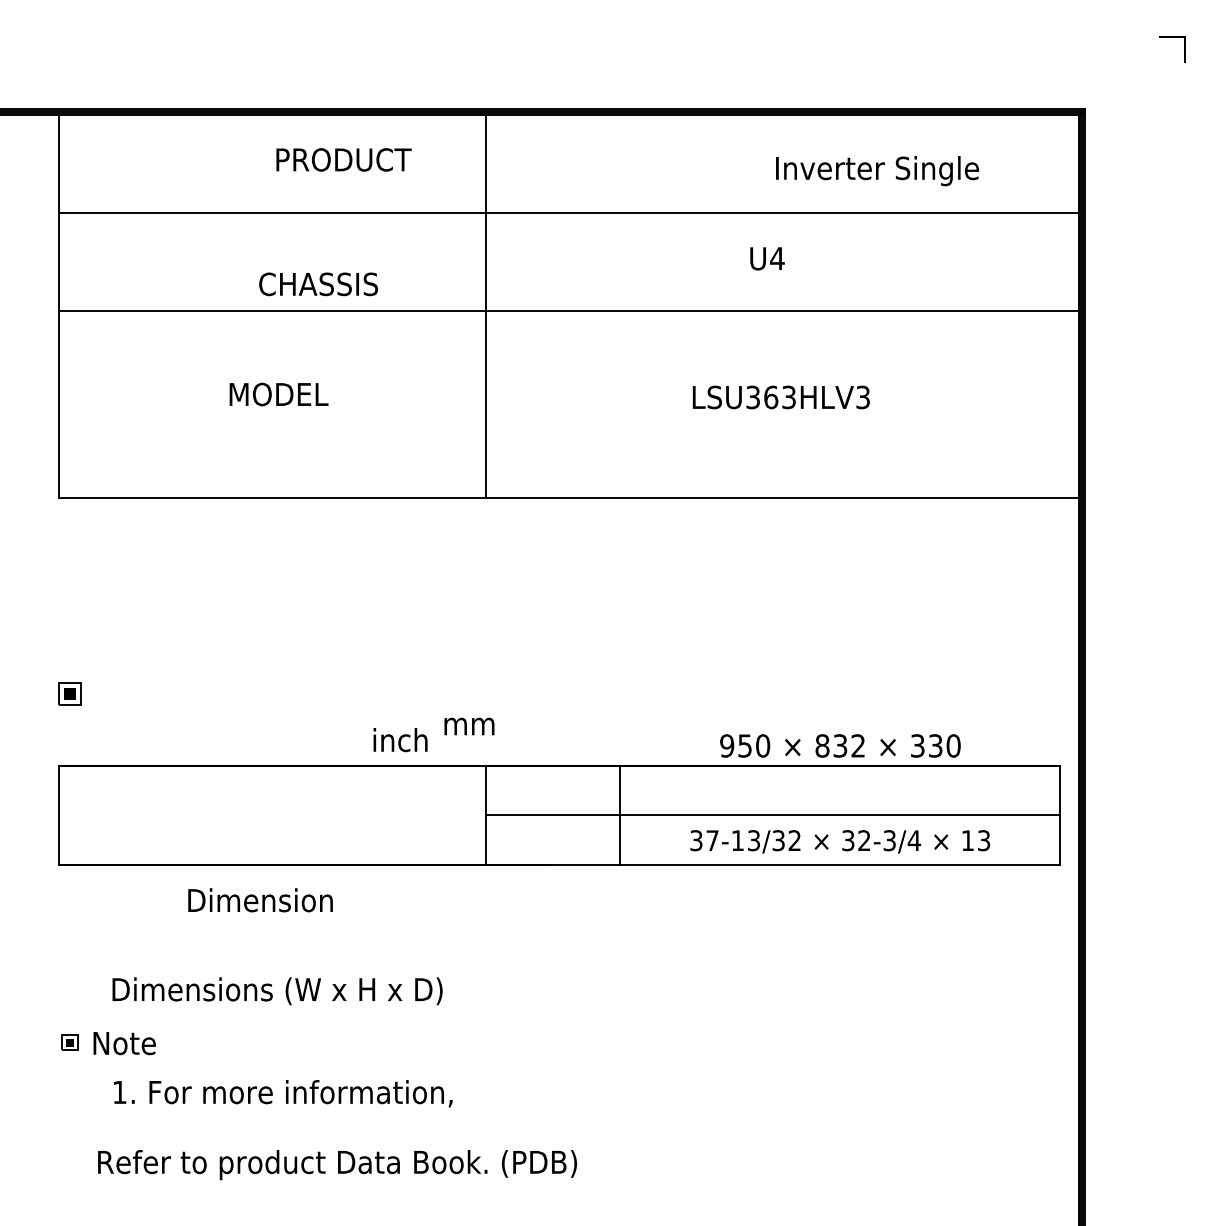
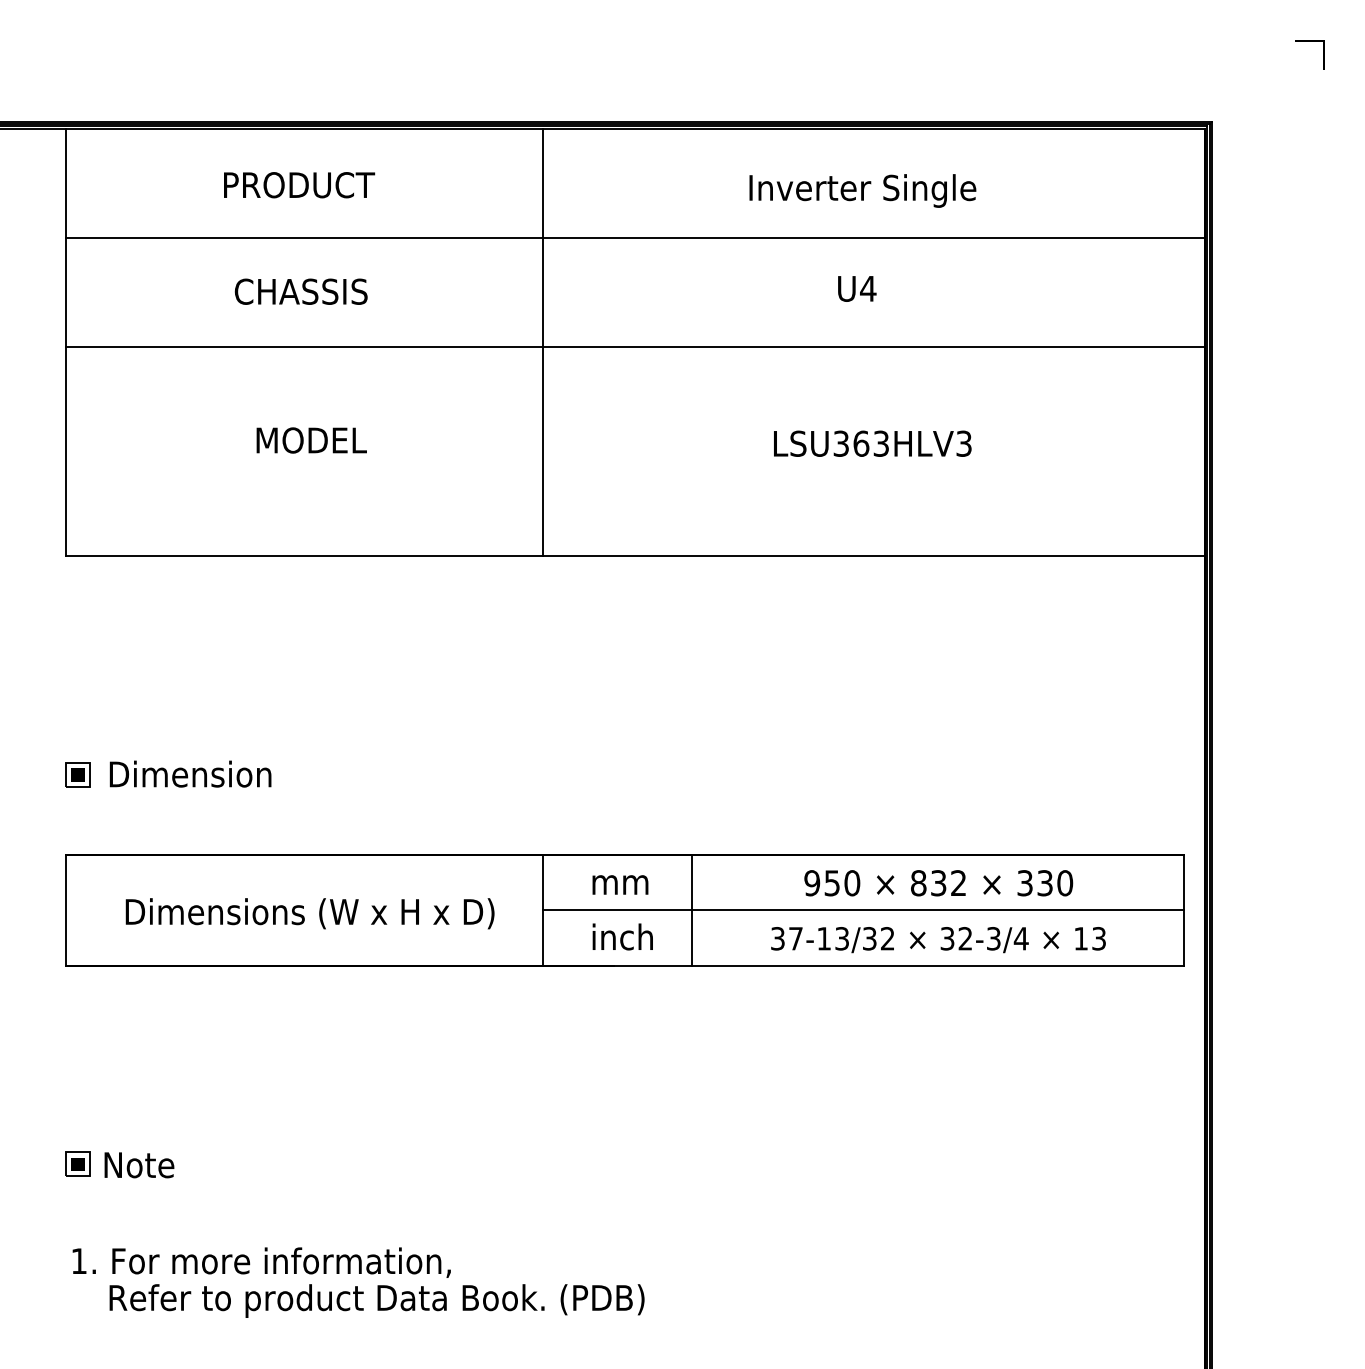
text: (343, 159) -> (298, 184), moved
text: (877, 171) -> (862, 191), moved
text: (318, 284) -> (301, 291), moved
text: (469, 726) -> (620, 884), moved
text: (400, 740) -> (622, 937), moved
text: (840, 745) -> (938, 882), moved
text: (260, 900) -> (190, 774), moved
text: (277, 991) -> (310, 914), moved
part: (69, 1042) -> (77, 1164), size x1.43
text: (283, 1093) -> (262, 1262), moved

